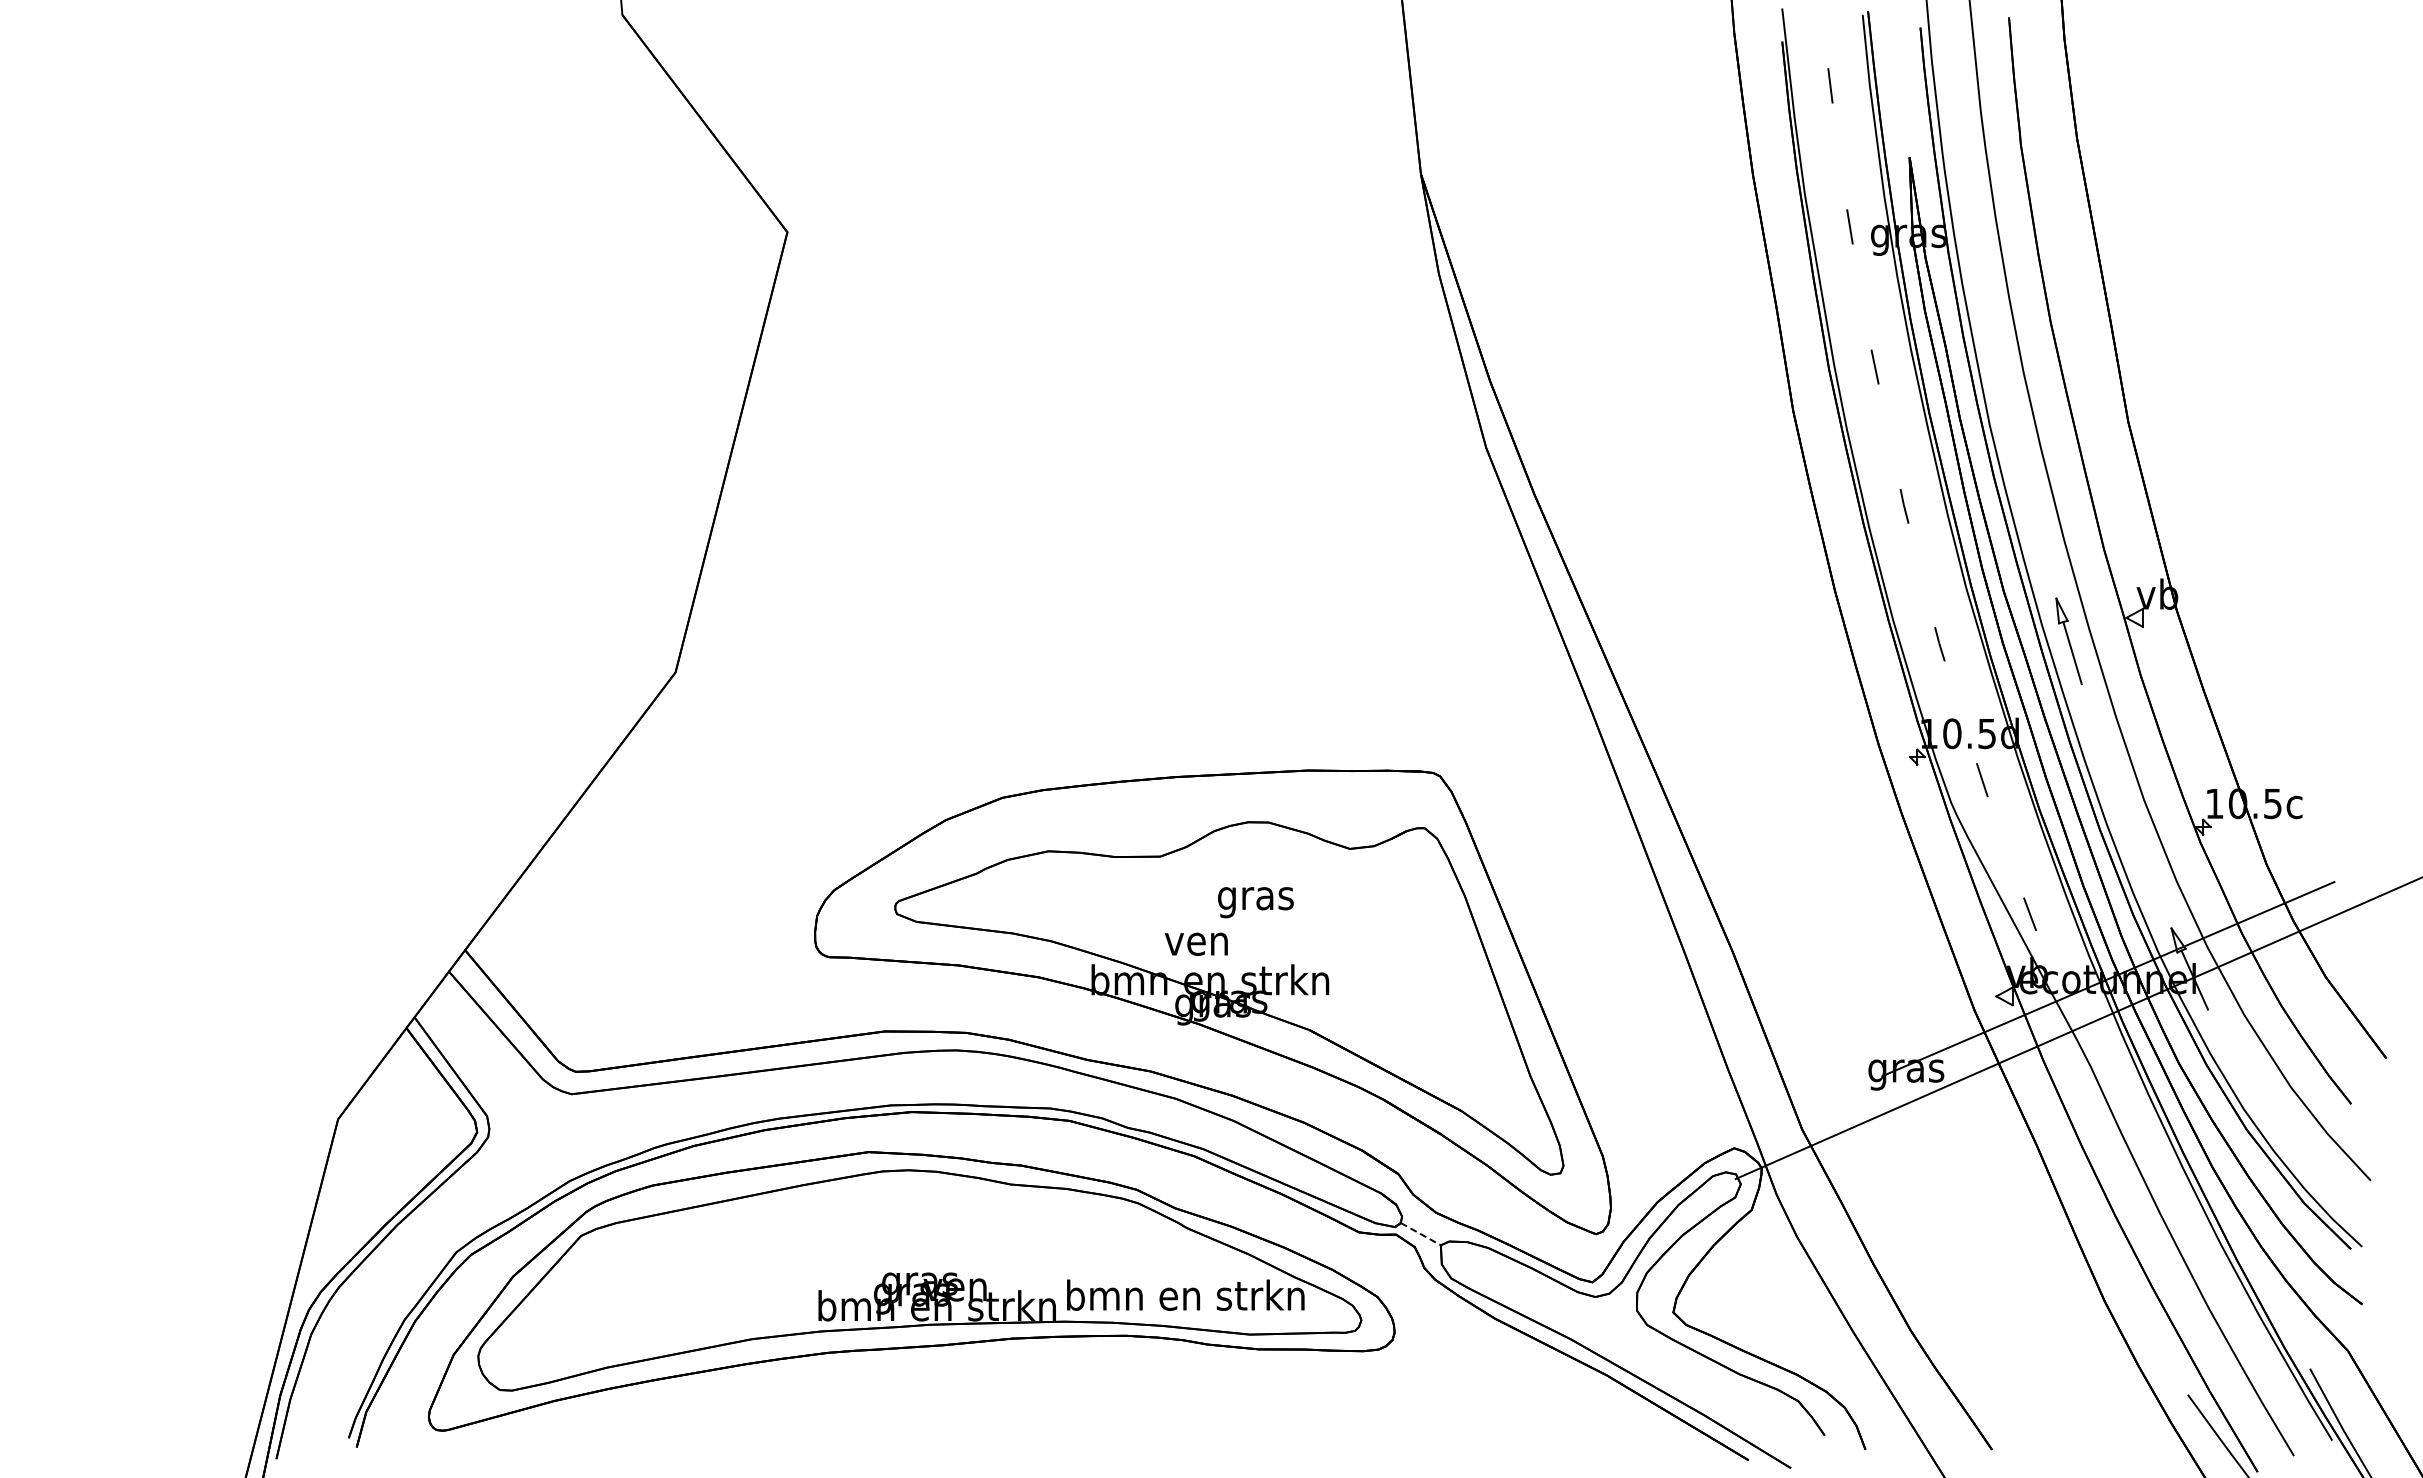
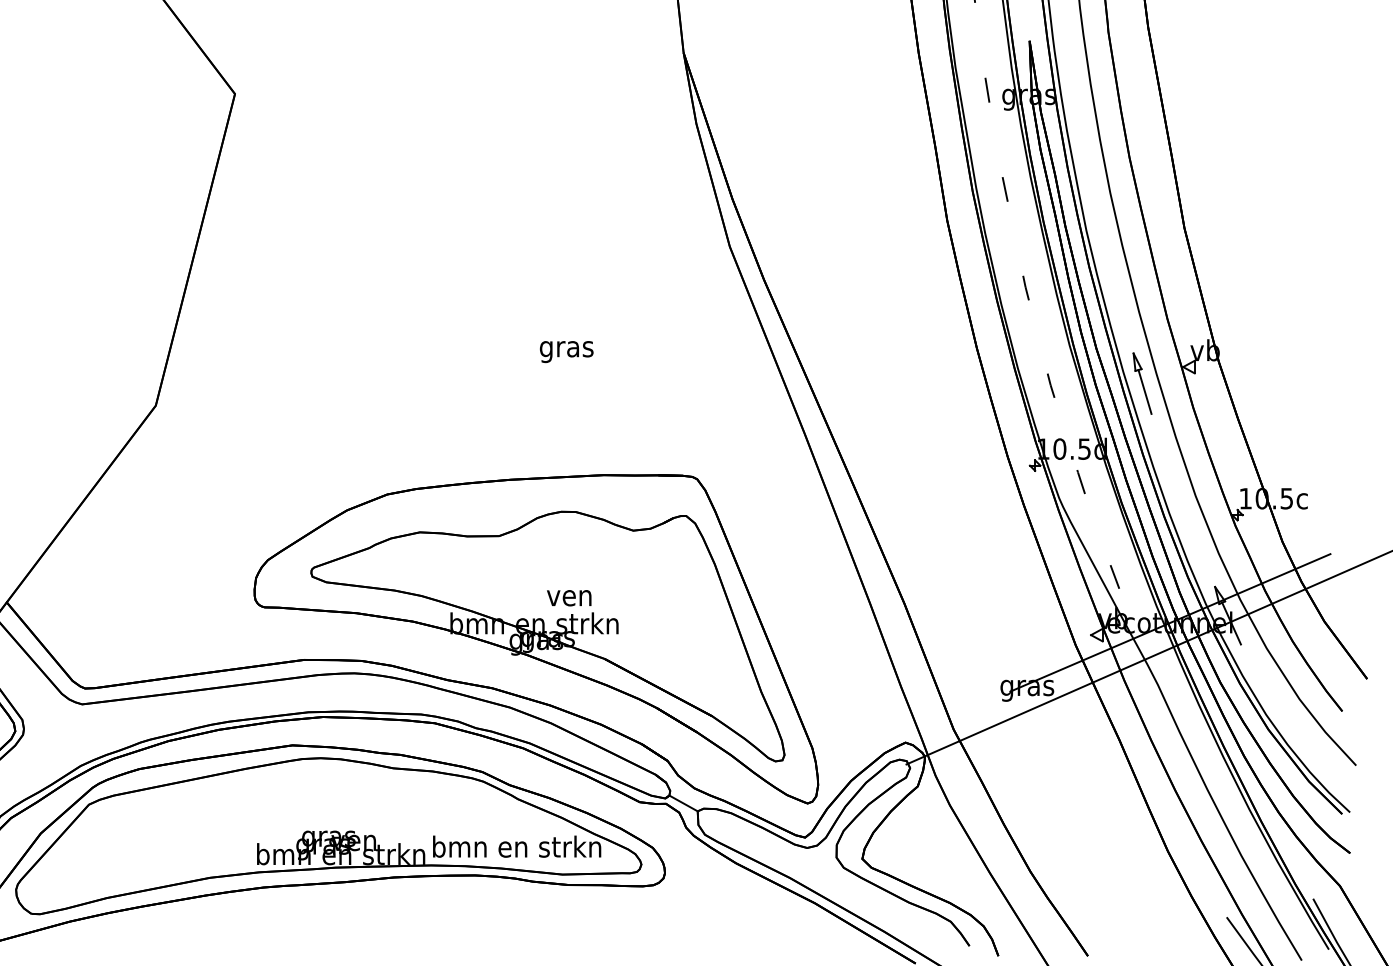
text: (1255, 902) -> (566, 351), moved
text: (1195, 943) -> (568, 597), moved
line: (1420, 1234) -> (683, 803), dashed -> solid

